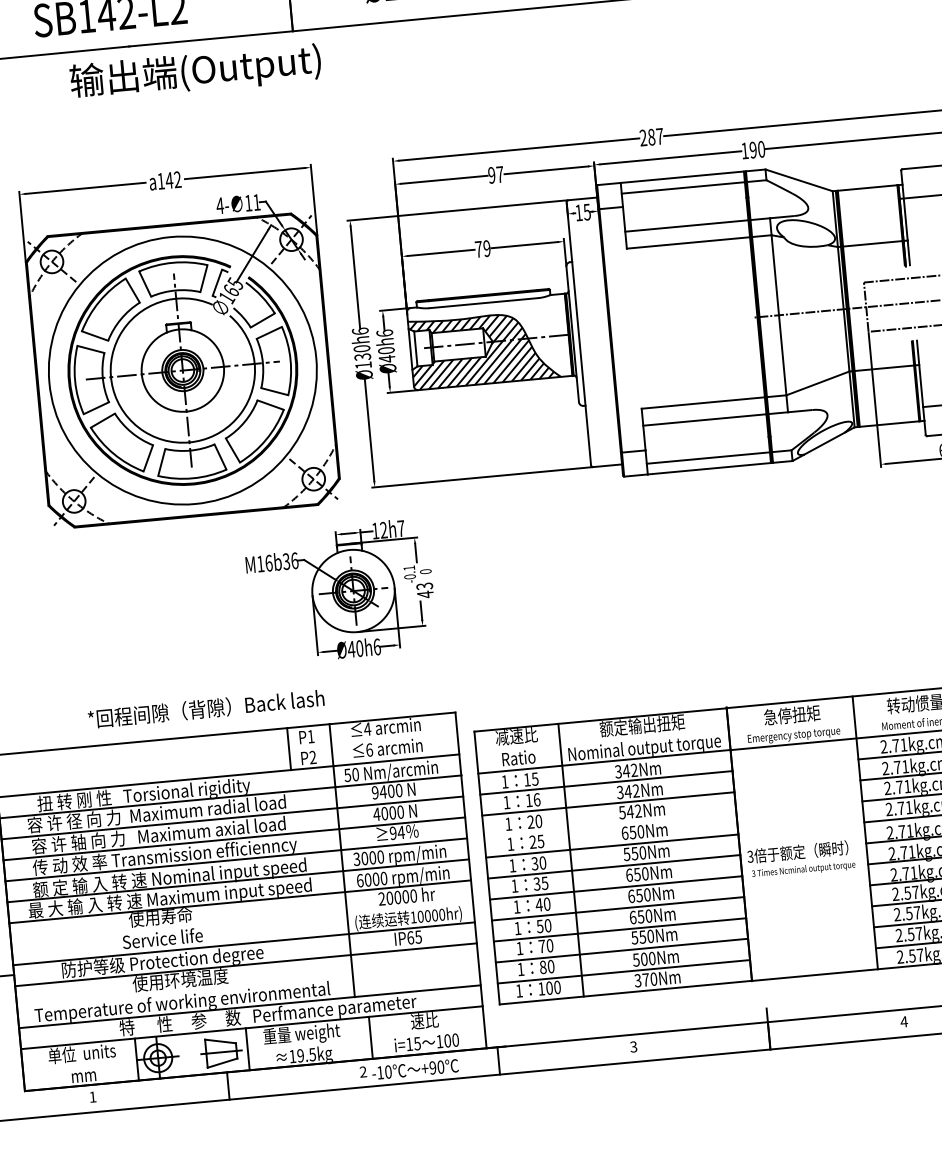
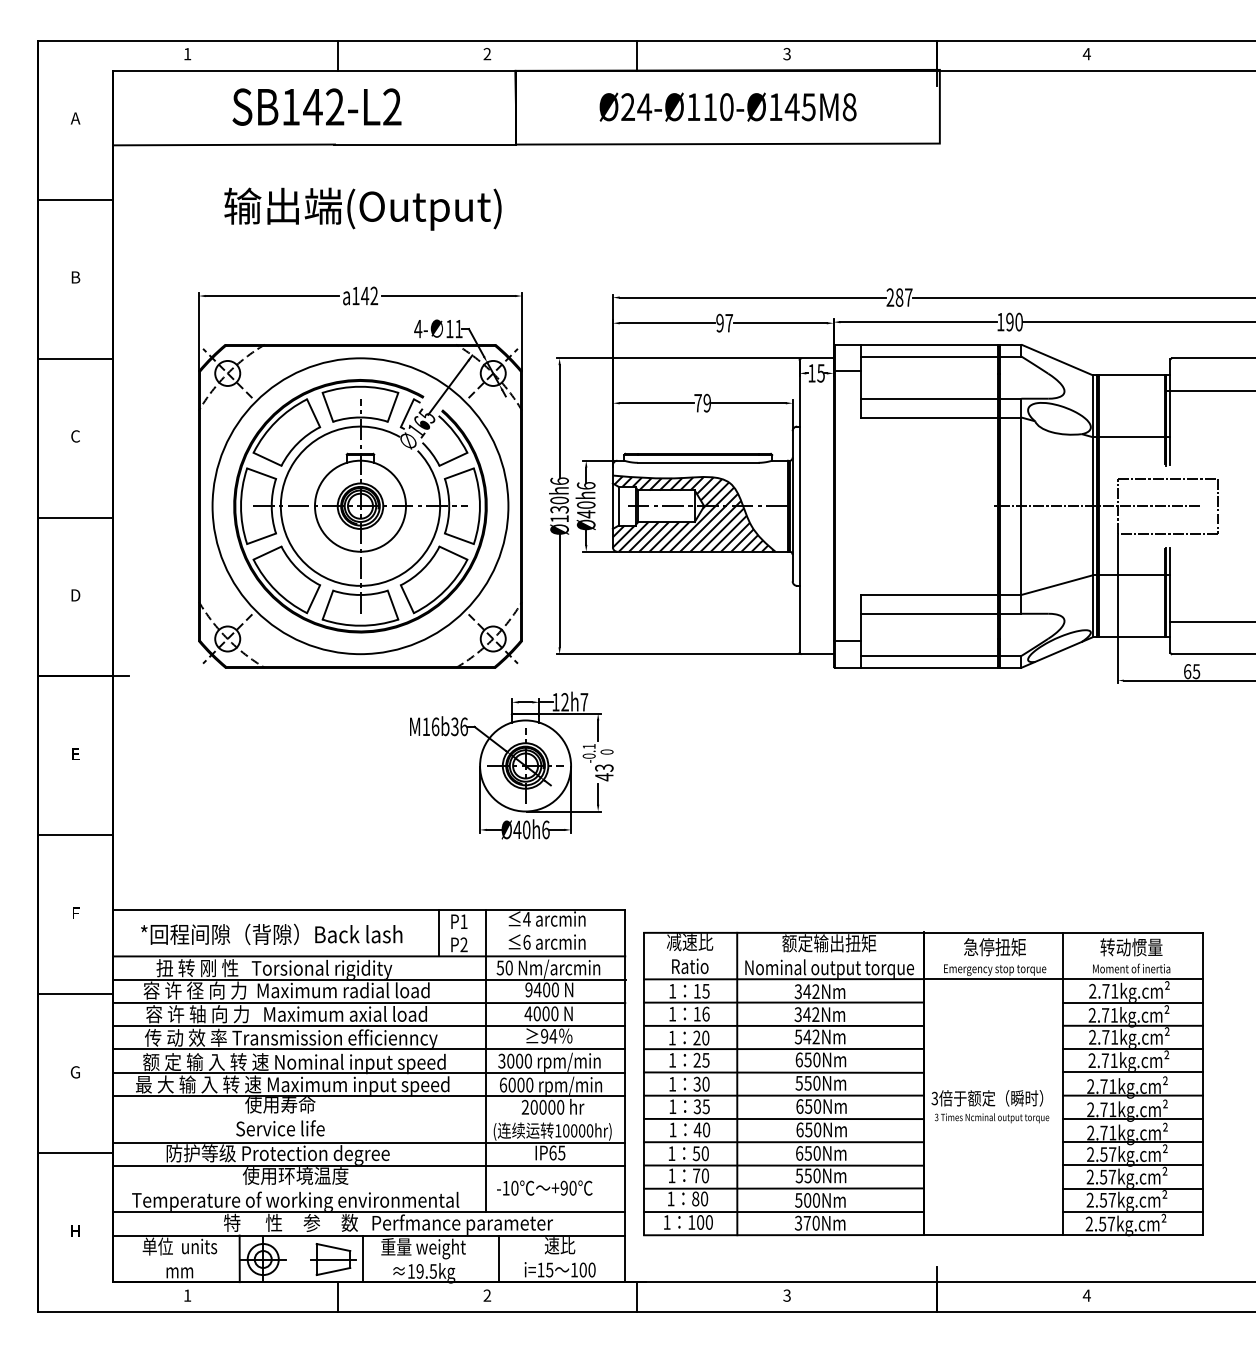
text: (195, 72) -> (362, 208), moved
text: (206, 708) -> (271, 934), moved
line: (609, 824) -> (783, 1048), added
text: (415, 1068) -> (544, 1187), moved

